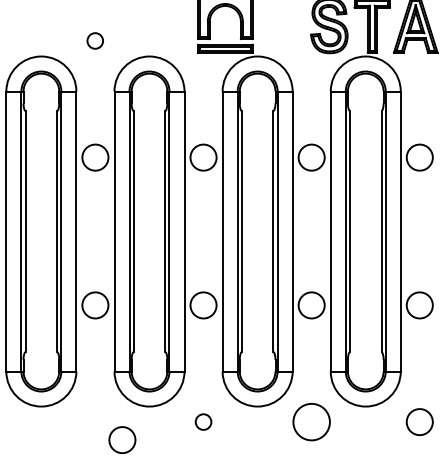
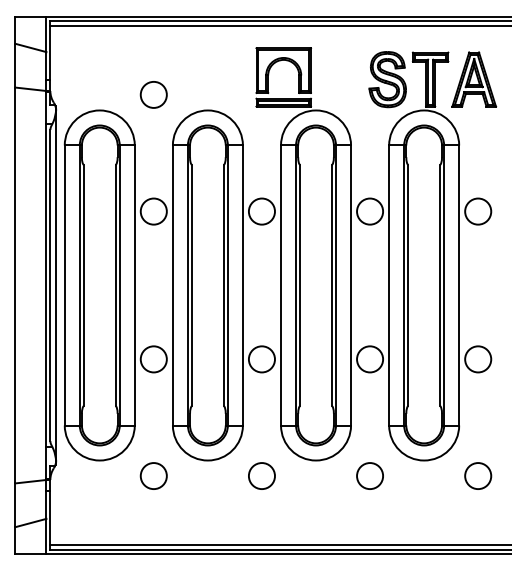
circle: (95, 40) -> (153, 94), size x1.67
circle: (203, 421) -> (261, 475), size x1.67
circle: (312, 422) -> (370, 476), size x0.71
circle: (122, 439) -> (153, 475), moved

